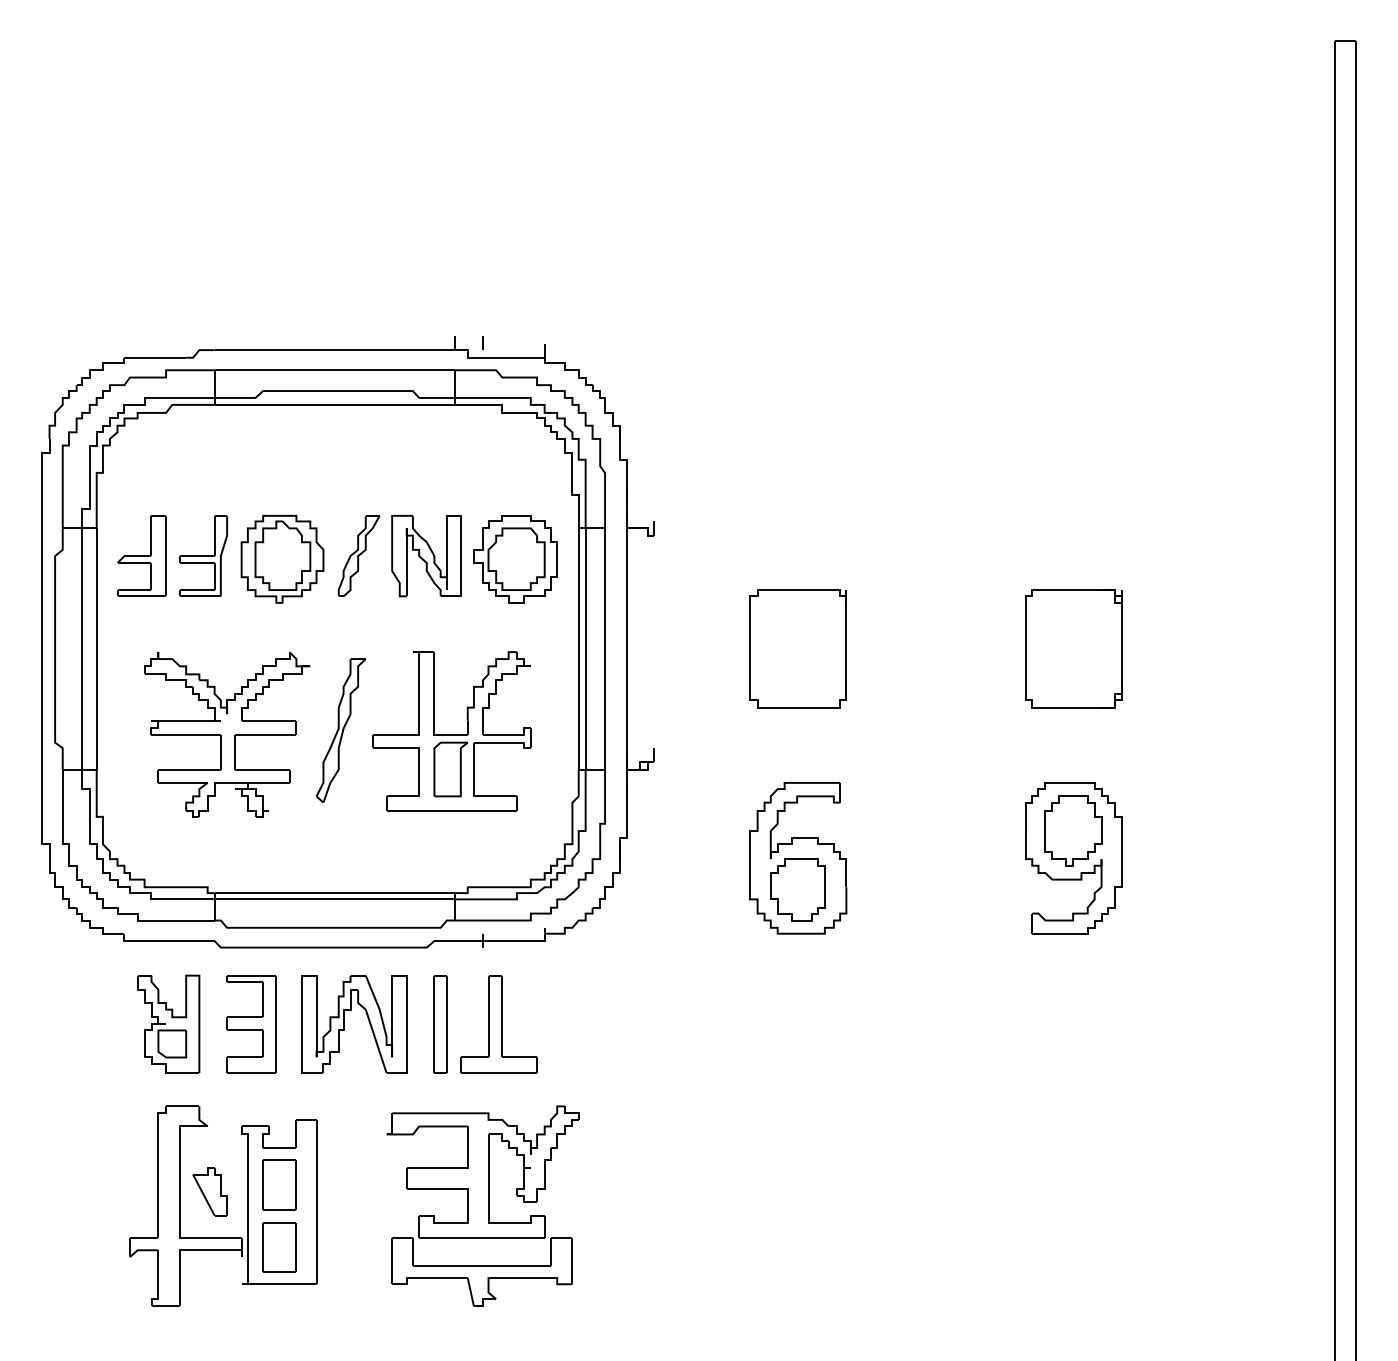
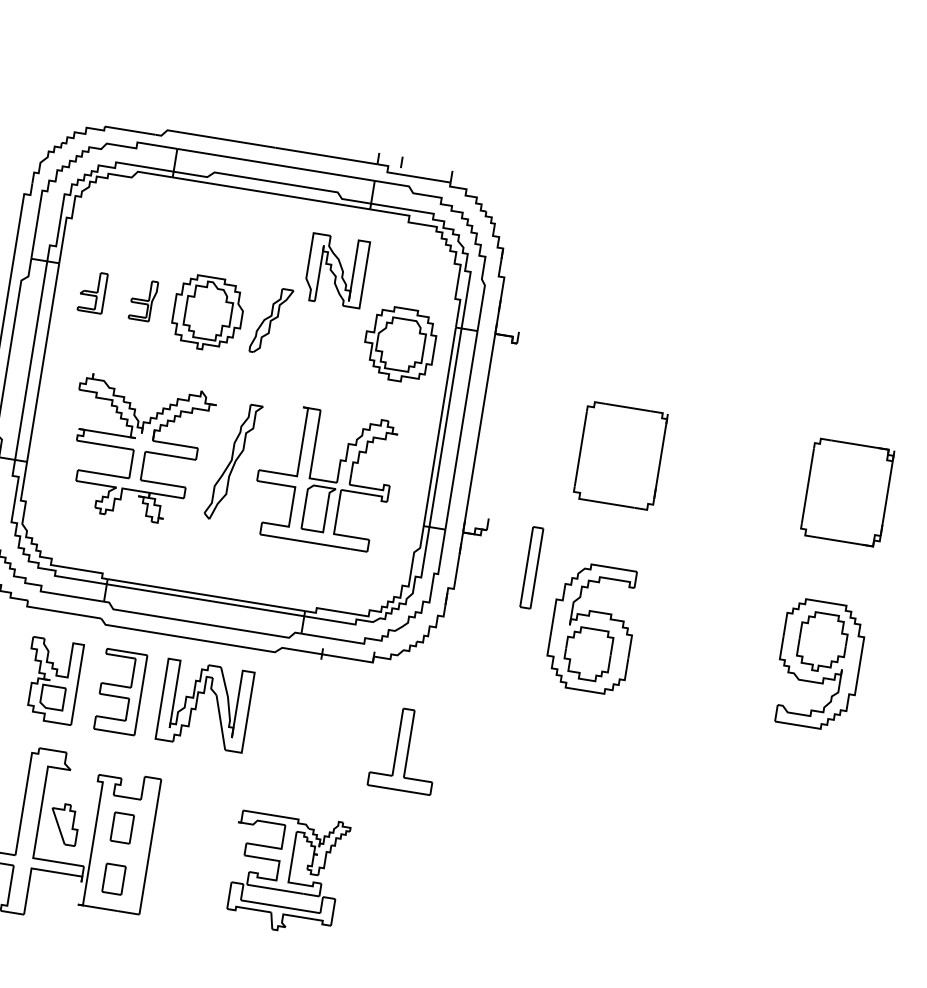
part: (141, 555) -> (92, 291), size x0.6
part: (203, 555) -> (143, 299), size x0.6
part: (426, 556) -> (336, 271), moved
part: (440, 1024) -> (531, 567), moved
part: (498, 1024) -> (405, 750), moved
part: (279, 1184) -> (122, 827), size x0.7
part: (482, 1205) -> (286, 871), size x0.7
part: (279, 1247) -> (113, 879), size x0.7

